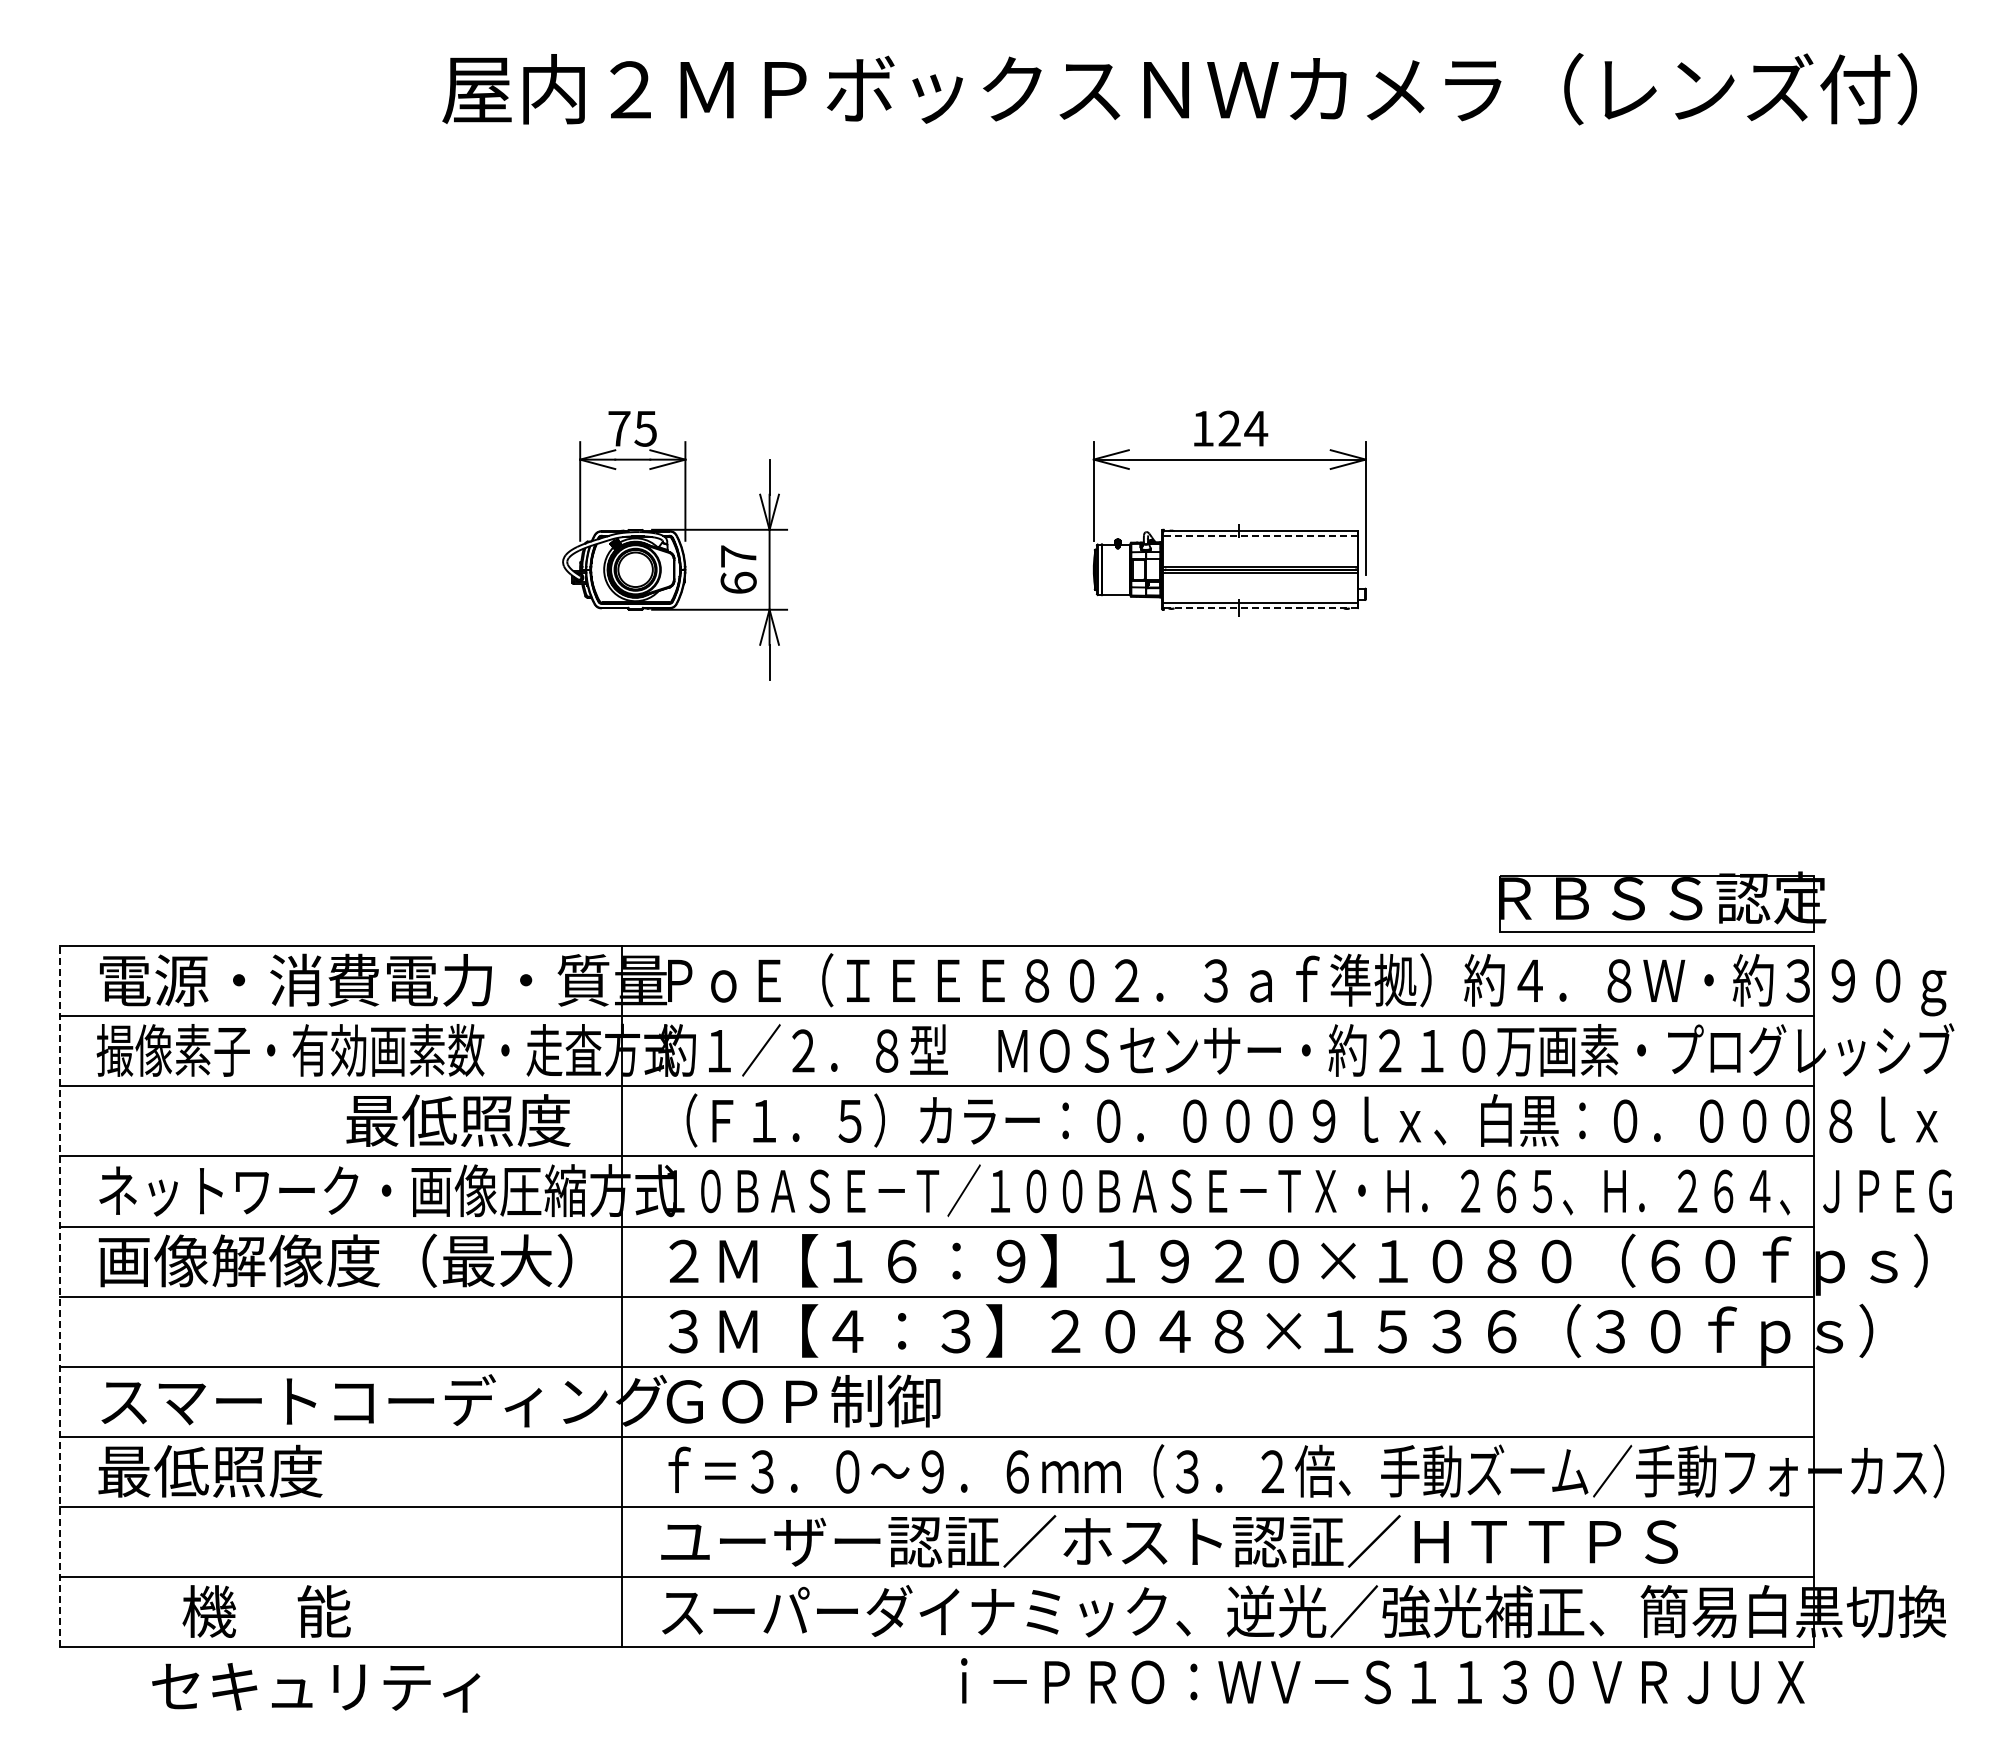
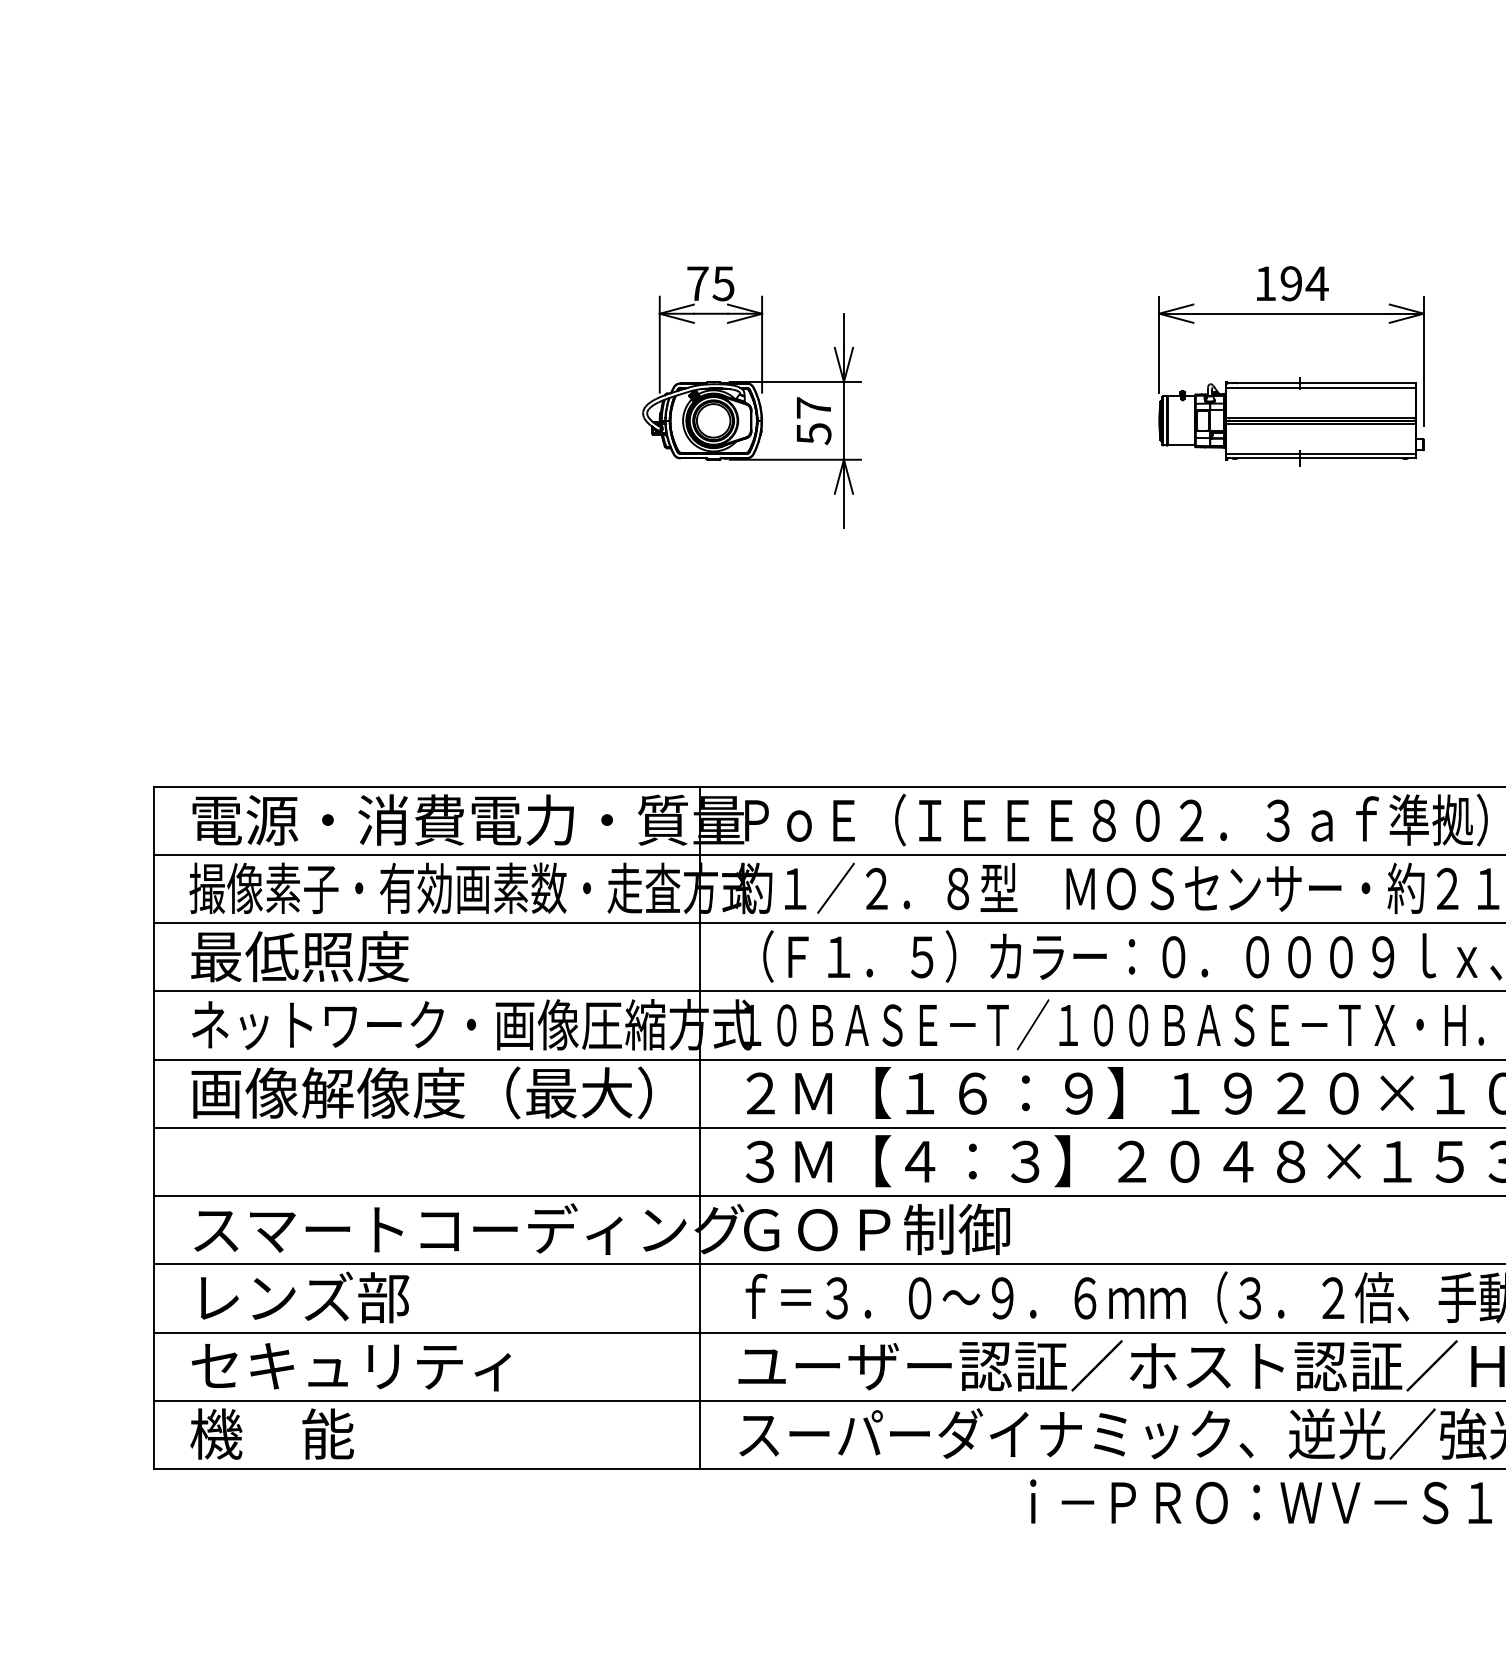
text: (1229, 428) -> (1291, 283), 124 -> 194
line: (1259, 536) -> (1320, 388), dashed -> solid
text: (738, 582) -> (813, 433), 67 -> 57
line: (1259, 608) -> (1320, 458), dashed -> solid
text: (458, 1120) -> (300, 956), moved
line: (60, 1296) -> (154, 1127), dashed -> solid
text: (210, 1470) -> (300, 1296), 最低照度 -> レンズ部
text: (266, 1611) -> (271, 1434), moved
text: (316, 1687) -> (351, 1366), moved

